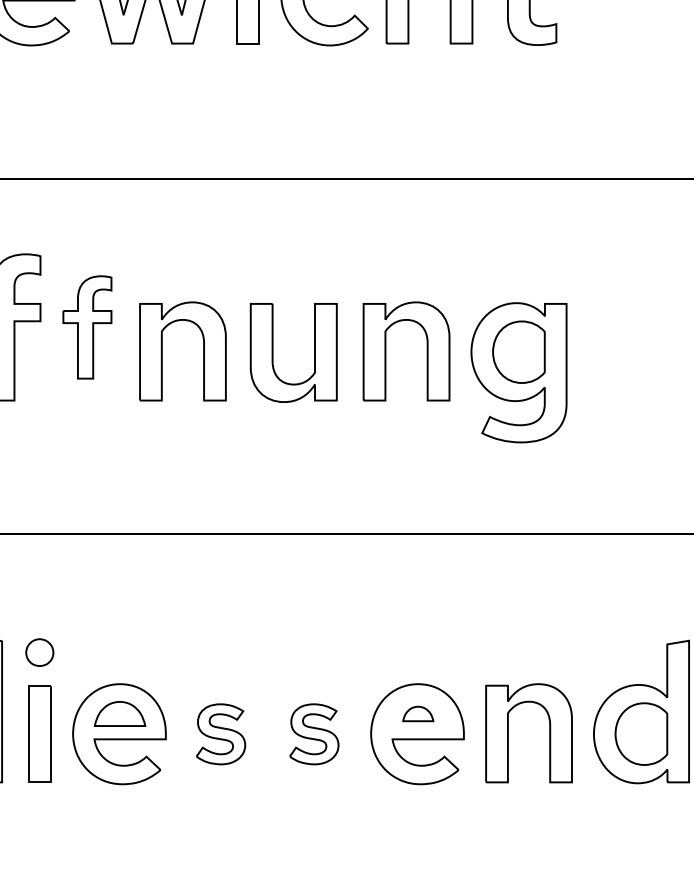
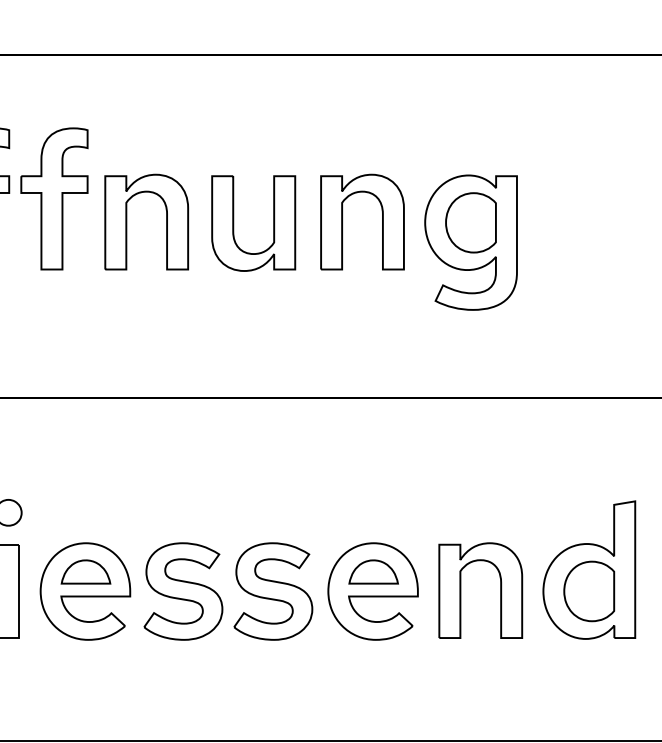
part: (87, 327) -> (54, 198), size x1.43
part: (418, 713) -> (374, 571), size x1.67
part: (220, 734) -> (182, 591), size x1.67
part: (314, 734) -> (273, 591), size x1.67

